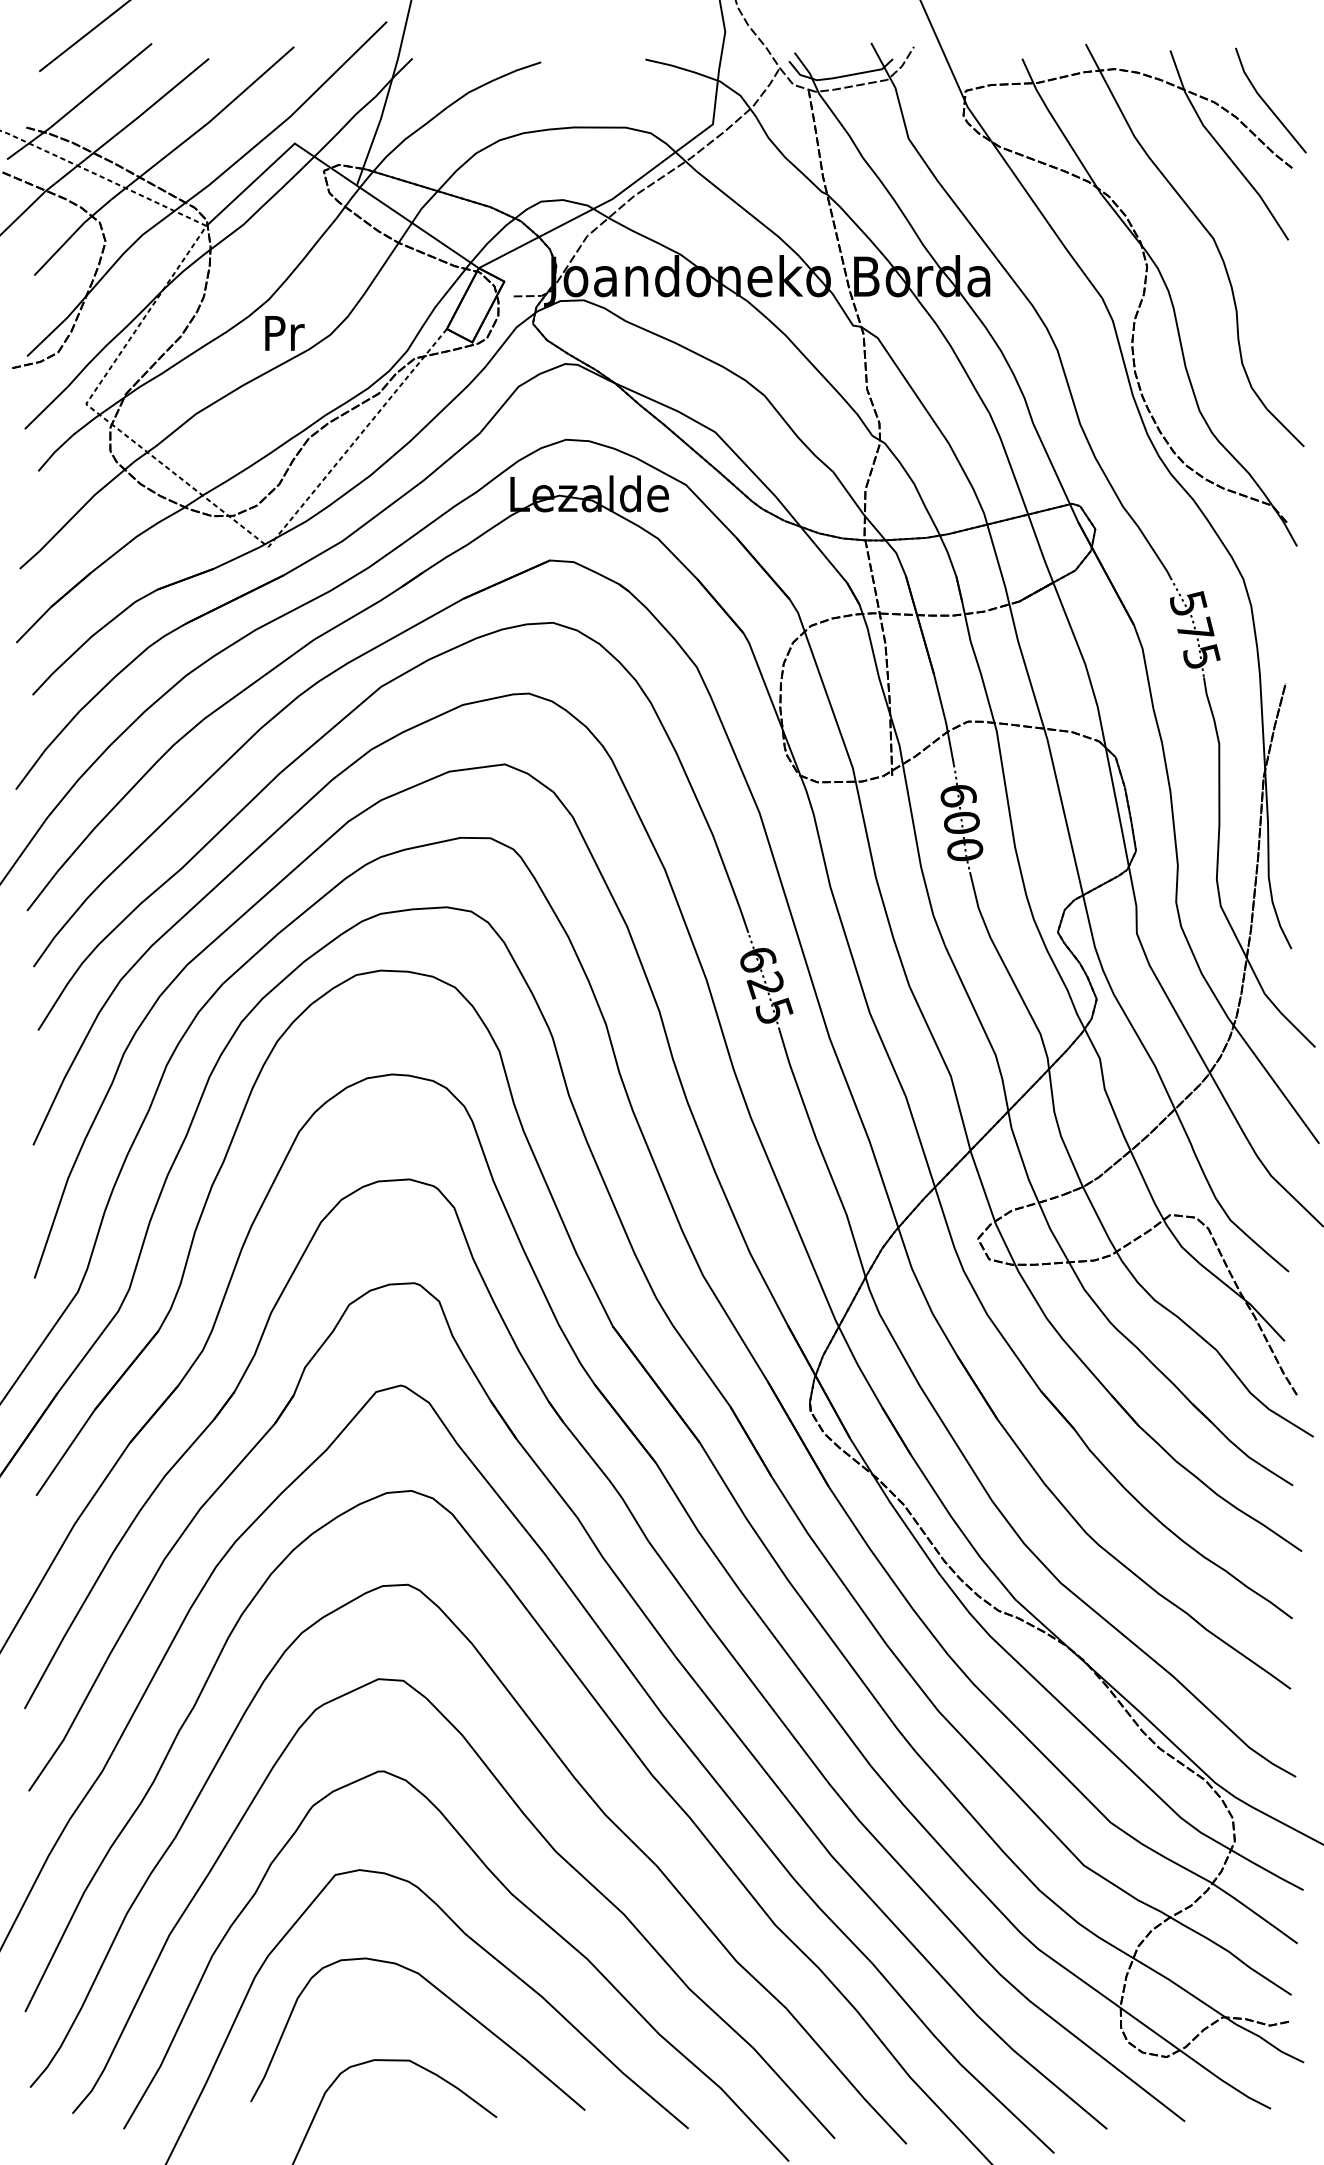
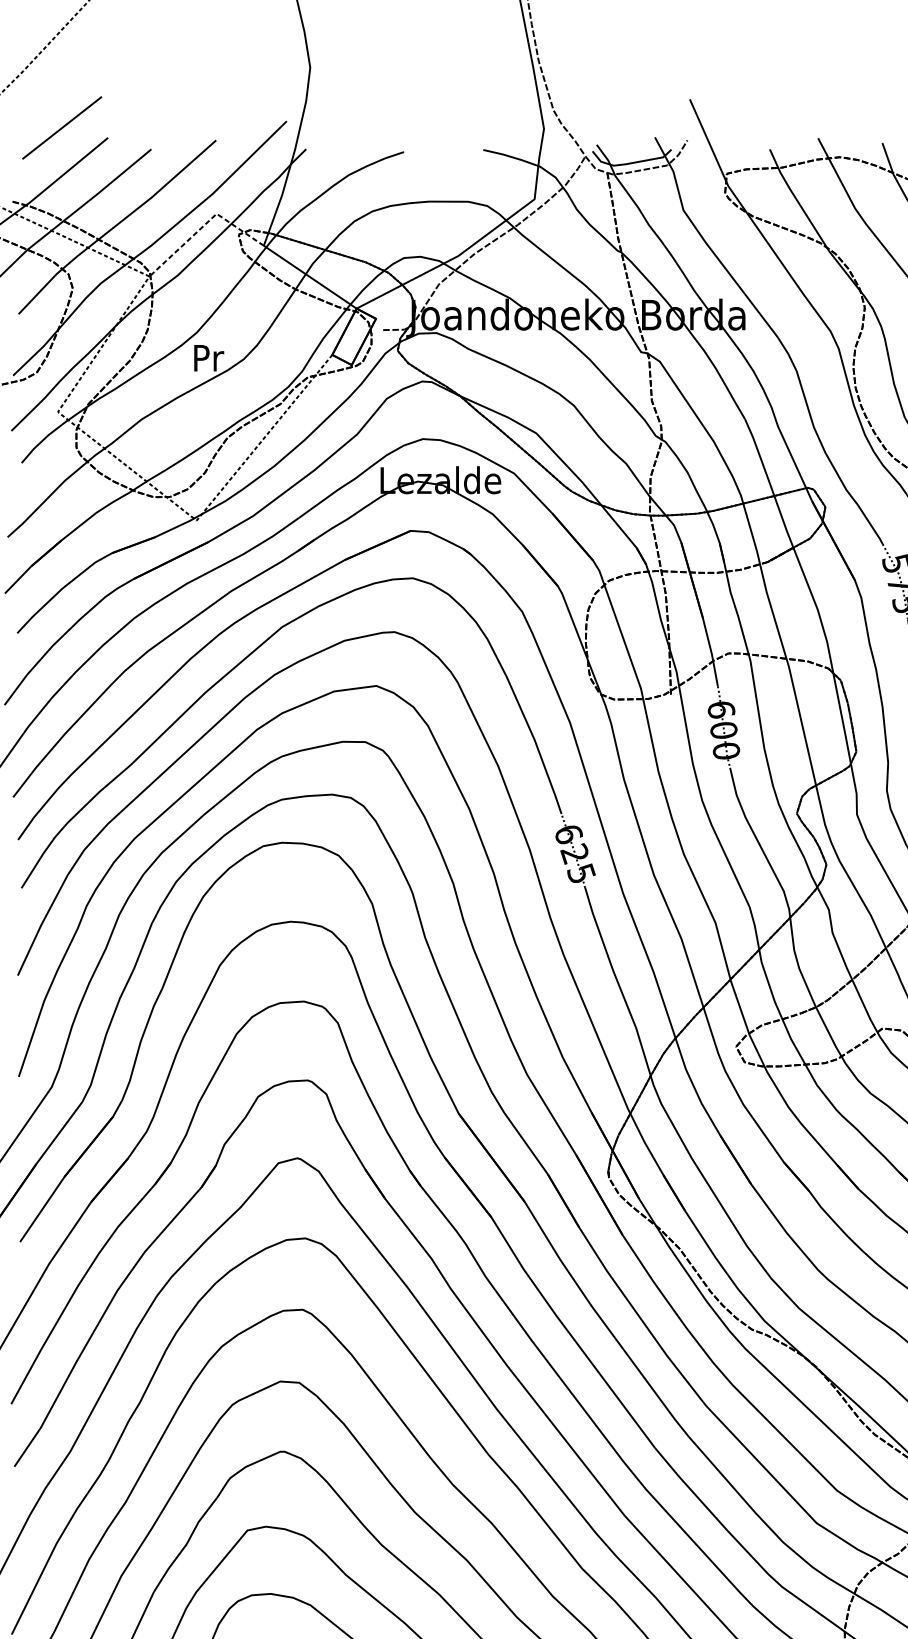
line: (278, 159) -> (204, 225), solid -> dashed

